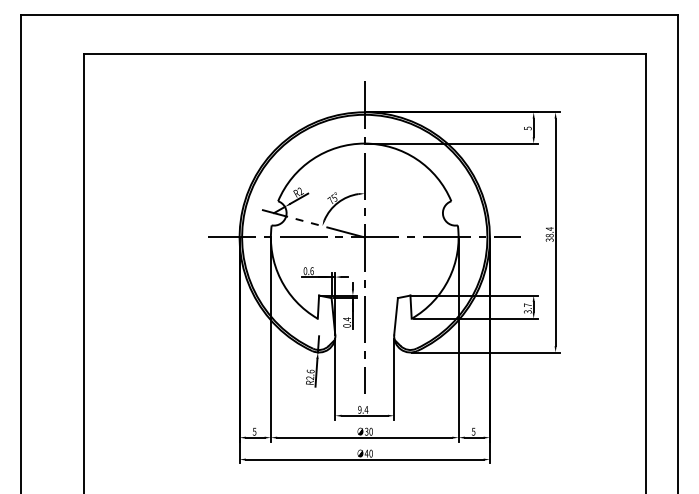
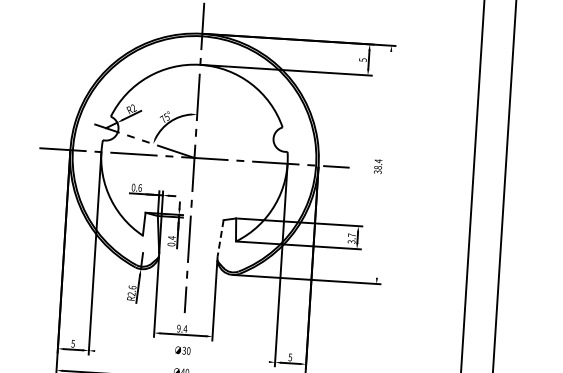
line: (555, 232) -> (383, 164), removed
line: (396, 316) -> (221, 238), solid -> dashed
line: (364, 437) -> (181, 356), removed

